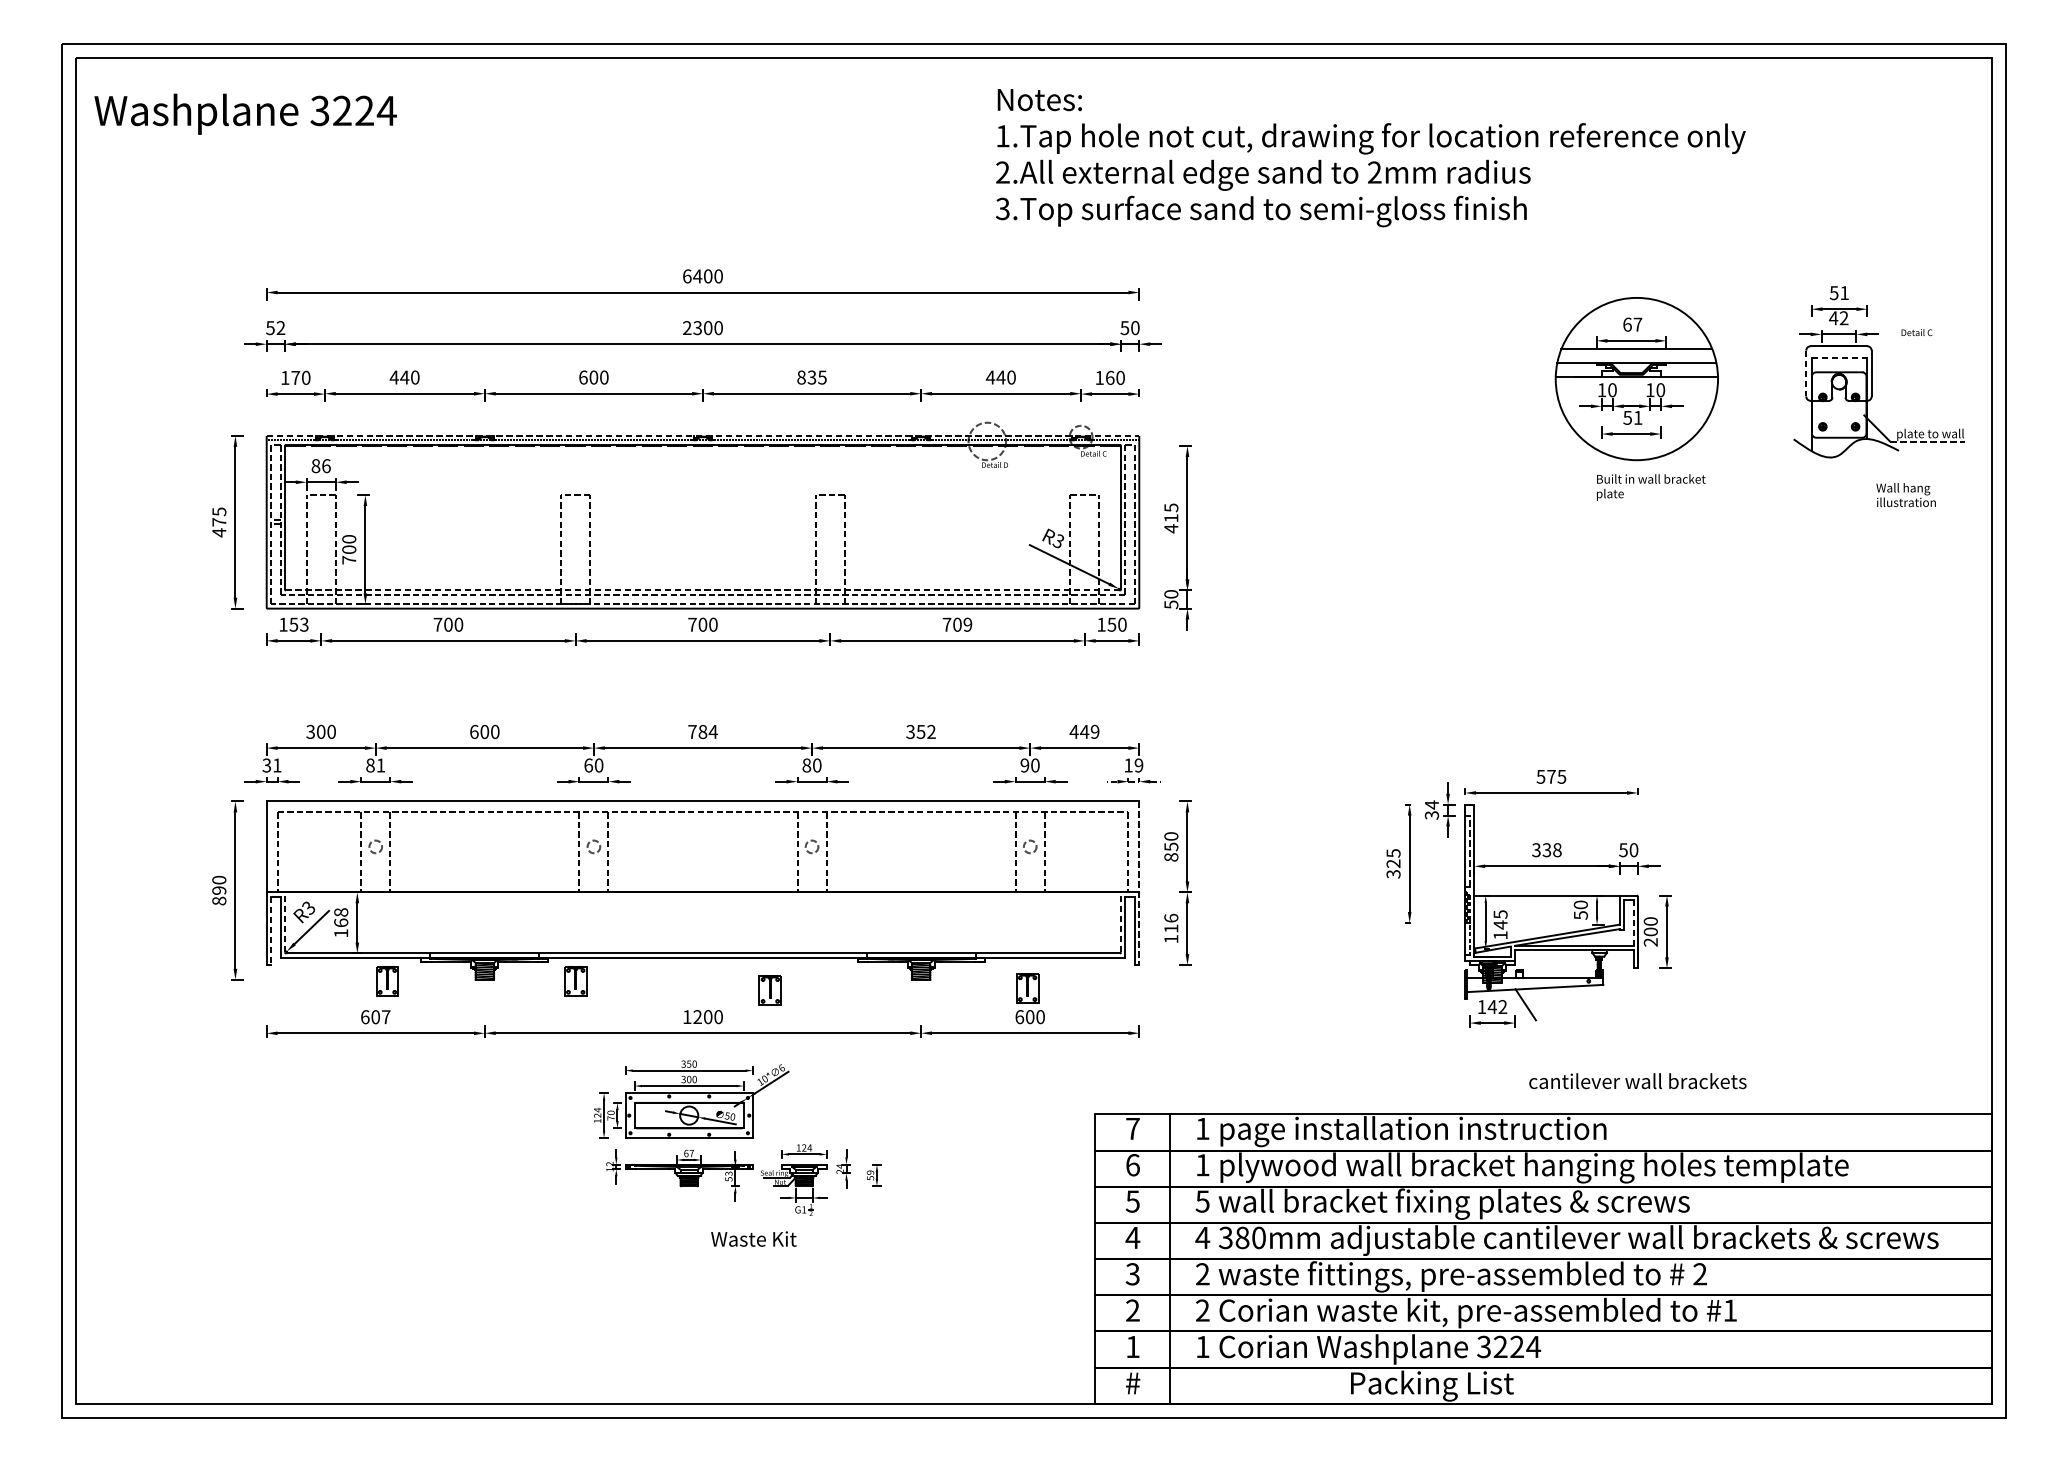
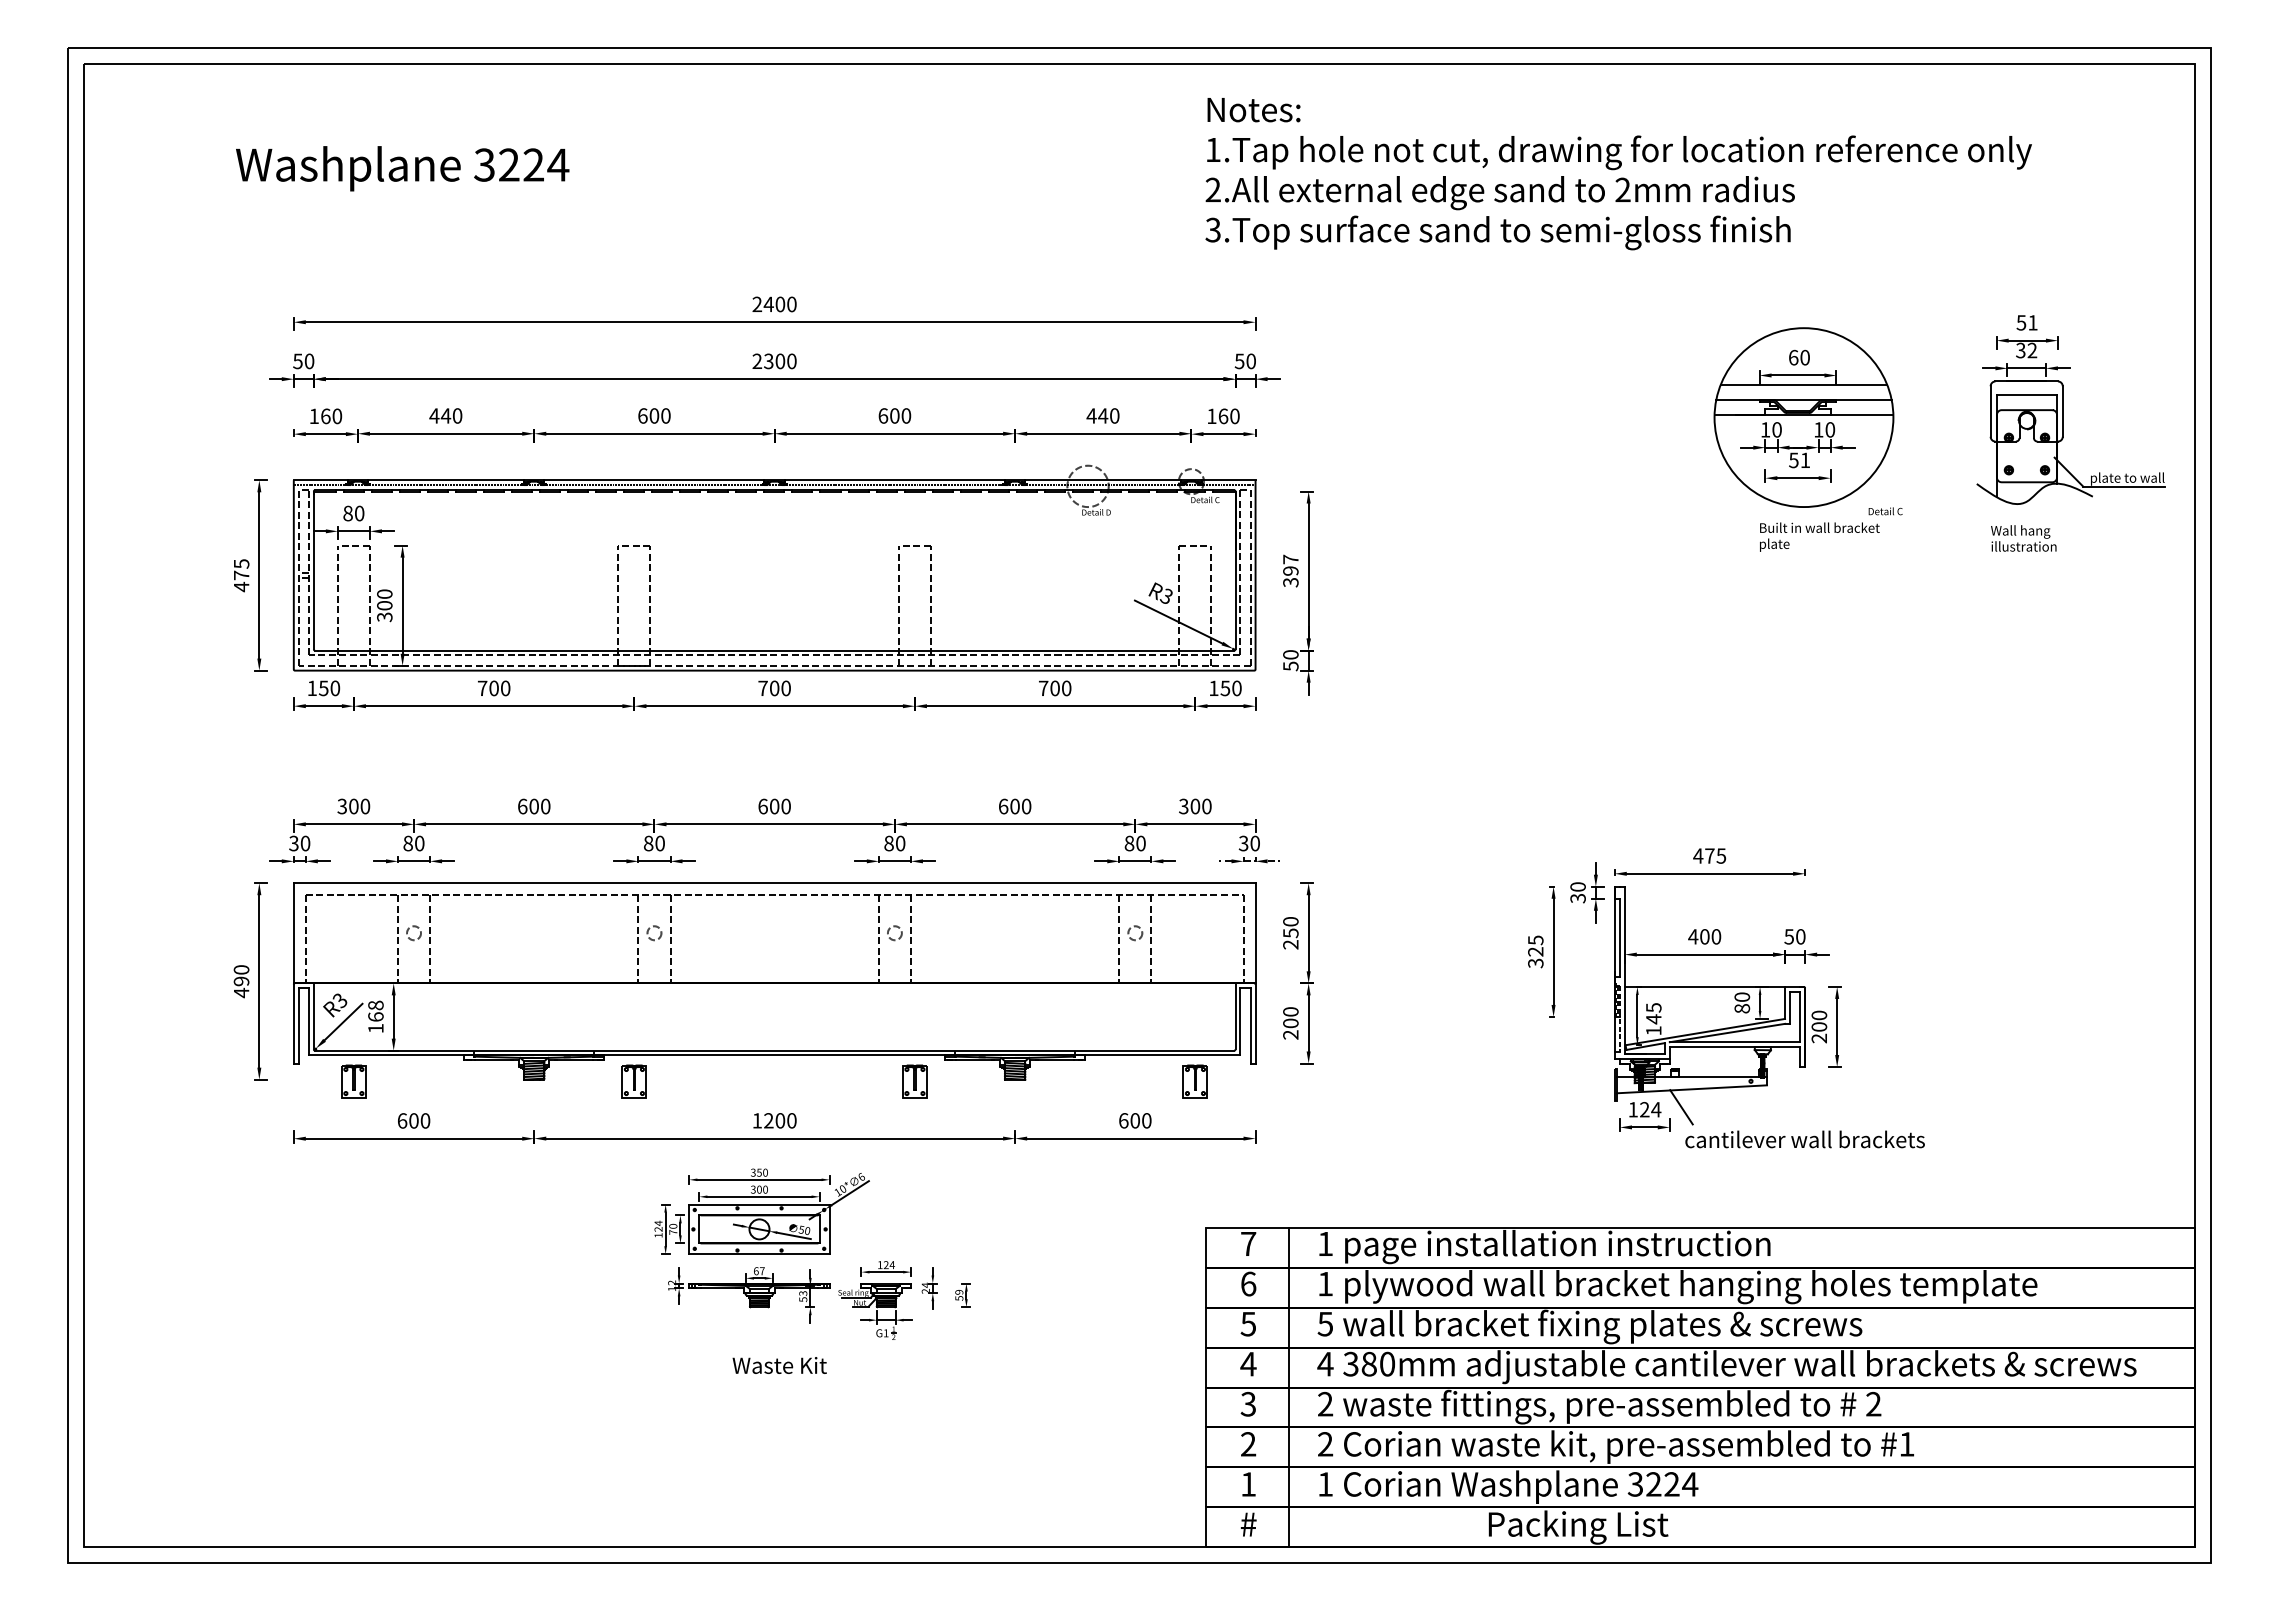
text: (245, 114) -> (402, 168), moved
text: (1370, 158) -> (1618, 174), moved
text: (687, 276) -> (757, 304), 6400 -> 2400
text: (1833, 318) -> (2020, 350), 42 -> 32
text: (1637, 324) -> (1804, 357), 67 -> 60
text: (280, 328) -> (309, 361), 52 -> 50
text: (1916, 332) -> (1885, 511), moved
line: (1839, 358) -> (2027, 394), dashed -> solid
line: (1806, 374) -> (1990, 412), dashed -> solid
text: (811, 377) -> (894, 415), 835 -> 600
text: (295, 378) -> (325, 416), 170 -> 160
line: (702, 436) -> (774, 480), dashed -> solid
line: (1927, 441) -> (2124, 486), dashed -> solid
text: (326, 466) -> (359, 513), 86 -> 80
text: (1905, 495) -> (2023, 538), moved
text: (1171, 517) -> (1290, 570), 415 -> 397
text: (348, 560) -> (384, 617), 700 -> 300
line: (702, 590) -> (774, 650), dashed -> solid
text: (304, 624) -> (335, 688), 153 -> 150
text: (967, 624) -> (1066, 688), 709 -> 700
text: (702, 731) -> (774, 806), 784 -> 600
text: (920, 731) -> (1014, 806), 352 -> 600
text: (1083, 731) -> (1194, 806), 449 -> 300
text: (277, 765) -> (305, 843), 31 -> 30
text: (380, 765) -> (419, 843), 81 -> 80
text: (588, 765) -> (648, 843), 60 -> 80
text: (1024, 765) -> (1129, 843), 90 -> 80
text: (1132, 765) -> (1248, 843), 19 -> 30
text: (1541, 776) -> (1698, 855), 575 -> 475
text: (1431, 804) -> (1577, 886), 34 -> 30
text: (1546, 849) -> (1704, 936), 338 -> 400
line: (1469, 850) -> (1619, 937), dashed -> solid
text: (1171, 857) -> (1290, 944), 850 -> 250
line: (1139, 883) -> (1255, 973), dashed -> solid
text: (219, 900) -> (241, 992), 890 -> 490
text: (1580, 915) -> (1741, 1008), 50 -> 80
line: (284, 921) -> (313, 1015), dashed -> solid
line: (1121, 921) -> (1235, 1015), dashed -> solid
line: (1633, 923) -> (1800, 1017), dashed -> solid
text: (1171, 928) -> (1290, 1023), 116 -> 200
line: (270, 930) -> (298, 1025), dashed -> solid
part: (387, 981) -> (353, 1081), moved
part: (1026, 988) -> (1194, 1081), moved
part: (769, 990) -> (914, 1081), moved
text: (1497, 1006) -> (1650, 1109), 142 -> 124
text: (386, 1016) -> (425, 1120), 607 -> 600
text: (1637, 1081) -> (1804, 1139), moved
text: (753, 1239) -> (779, 1365), moved

